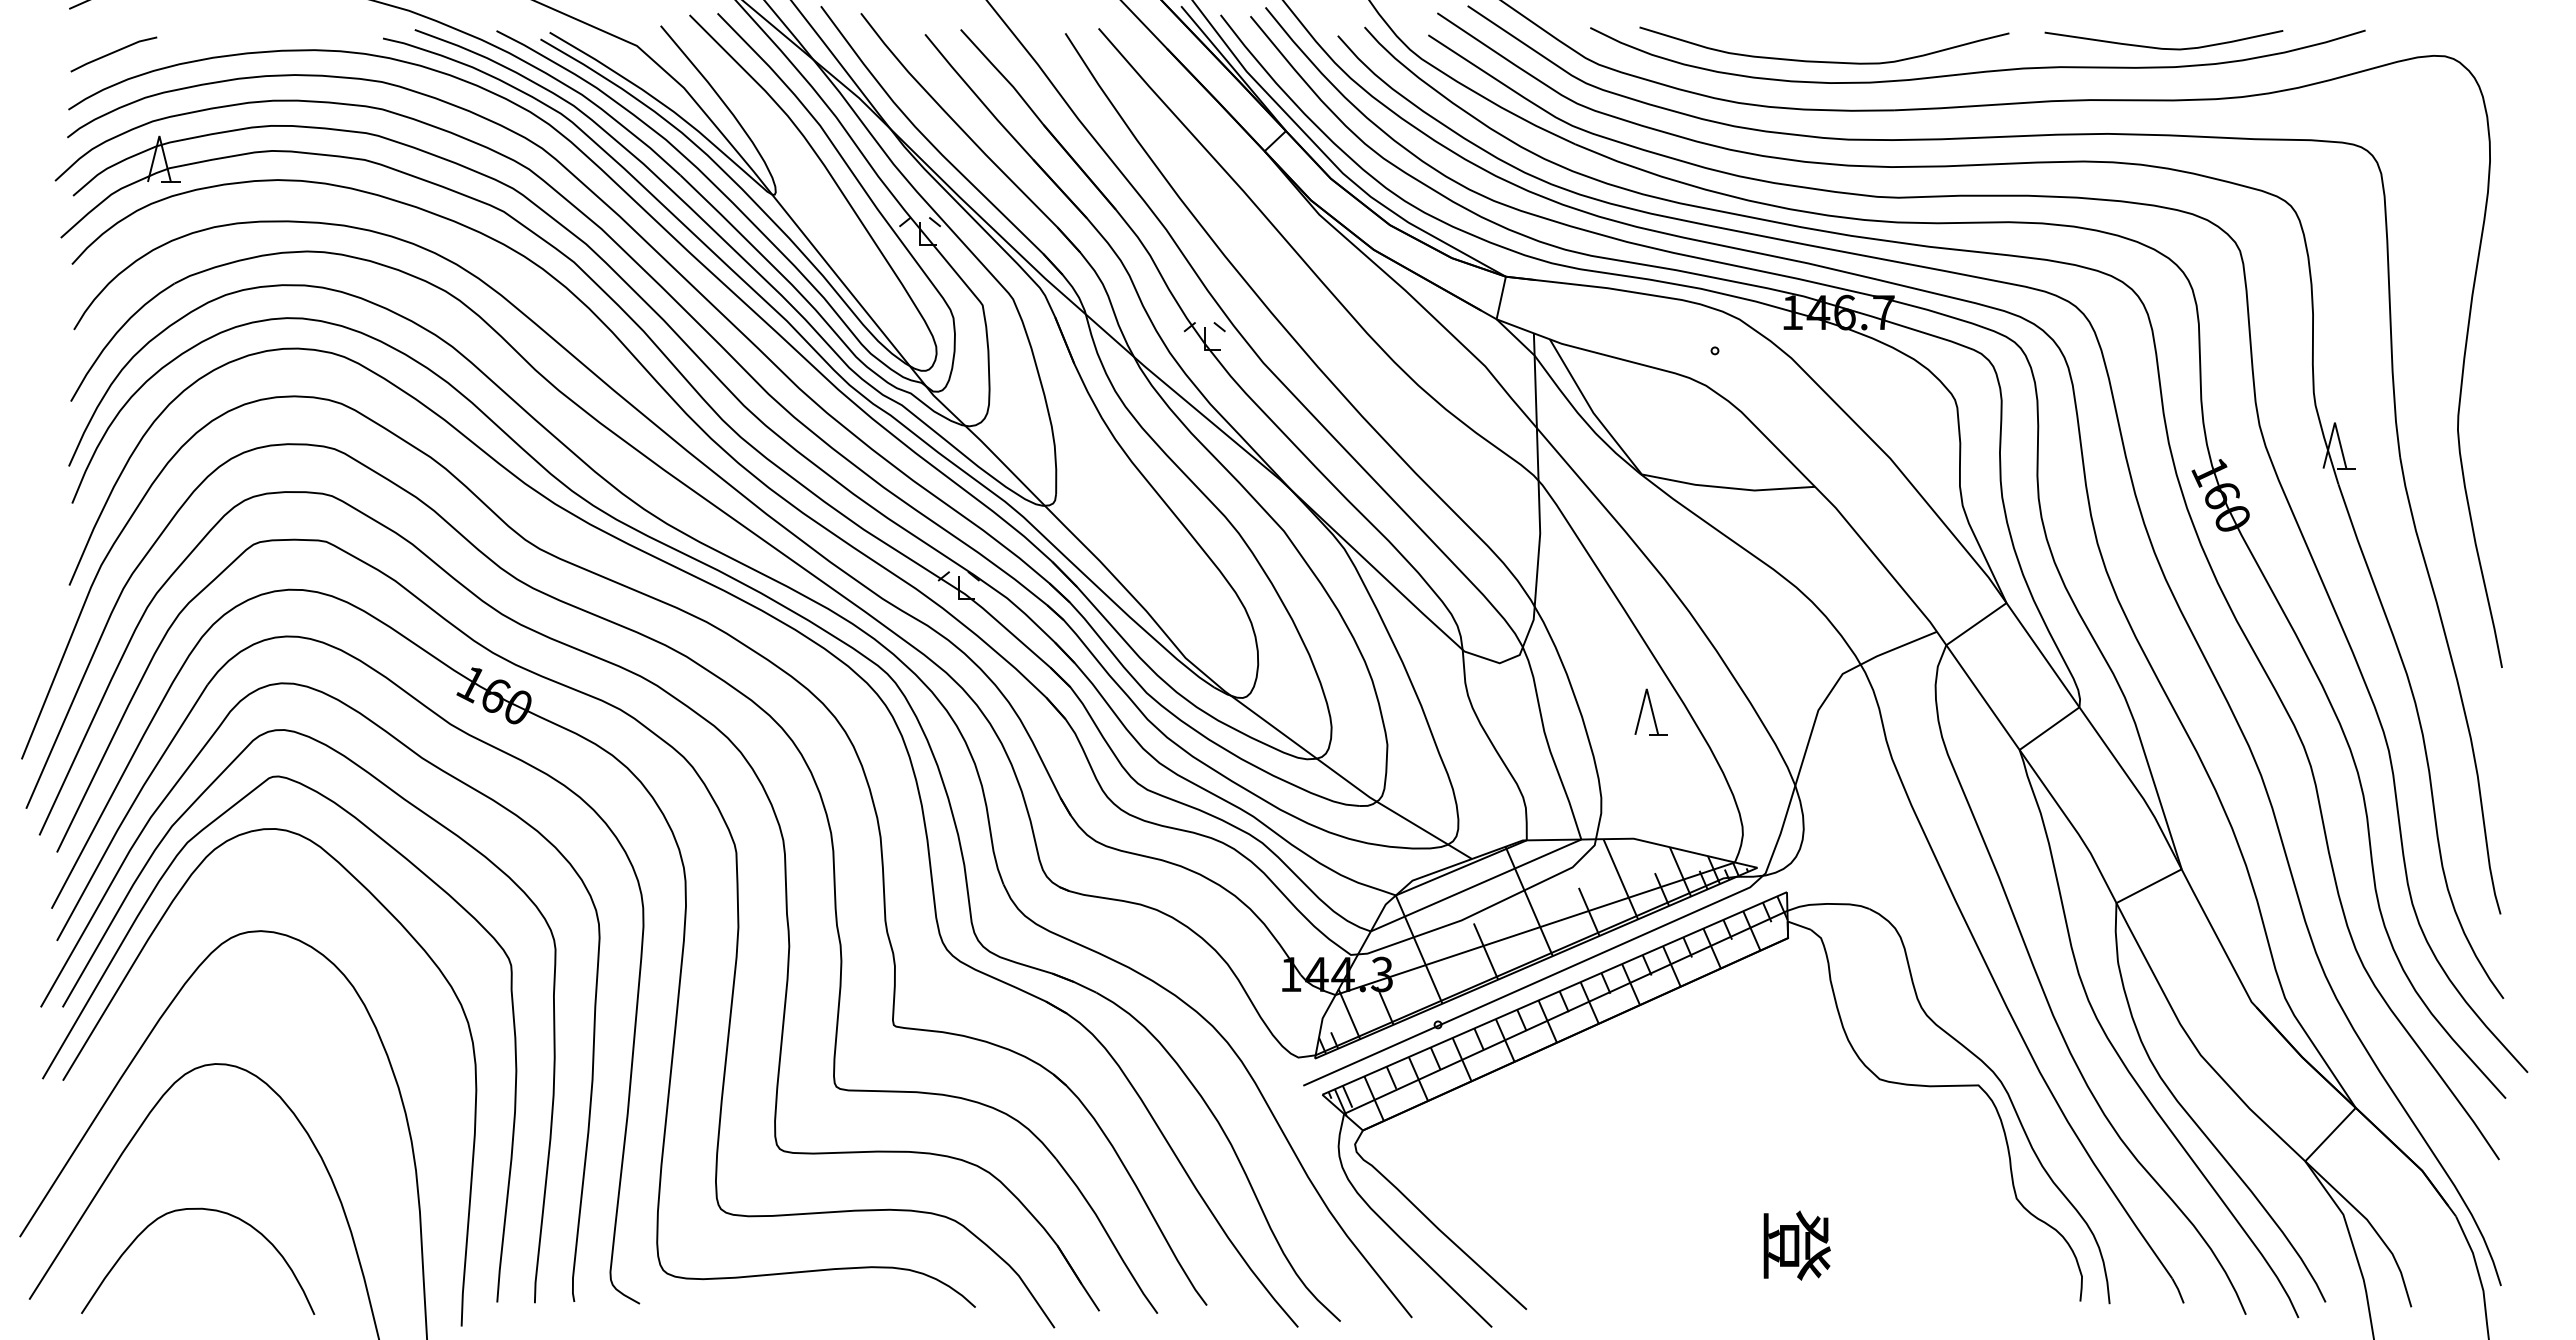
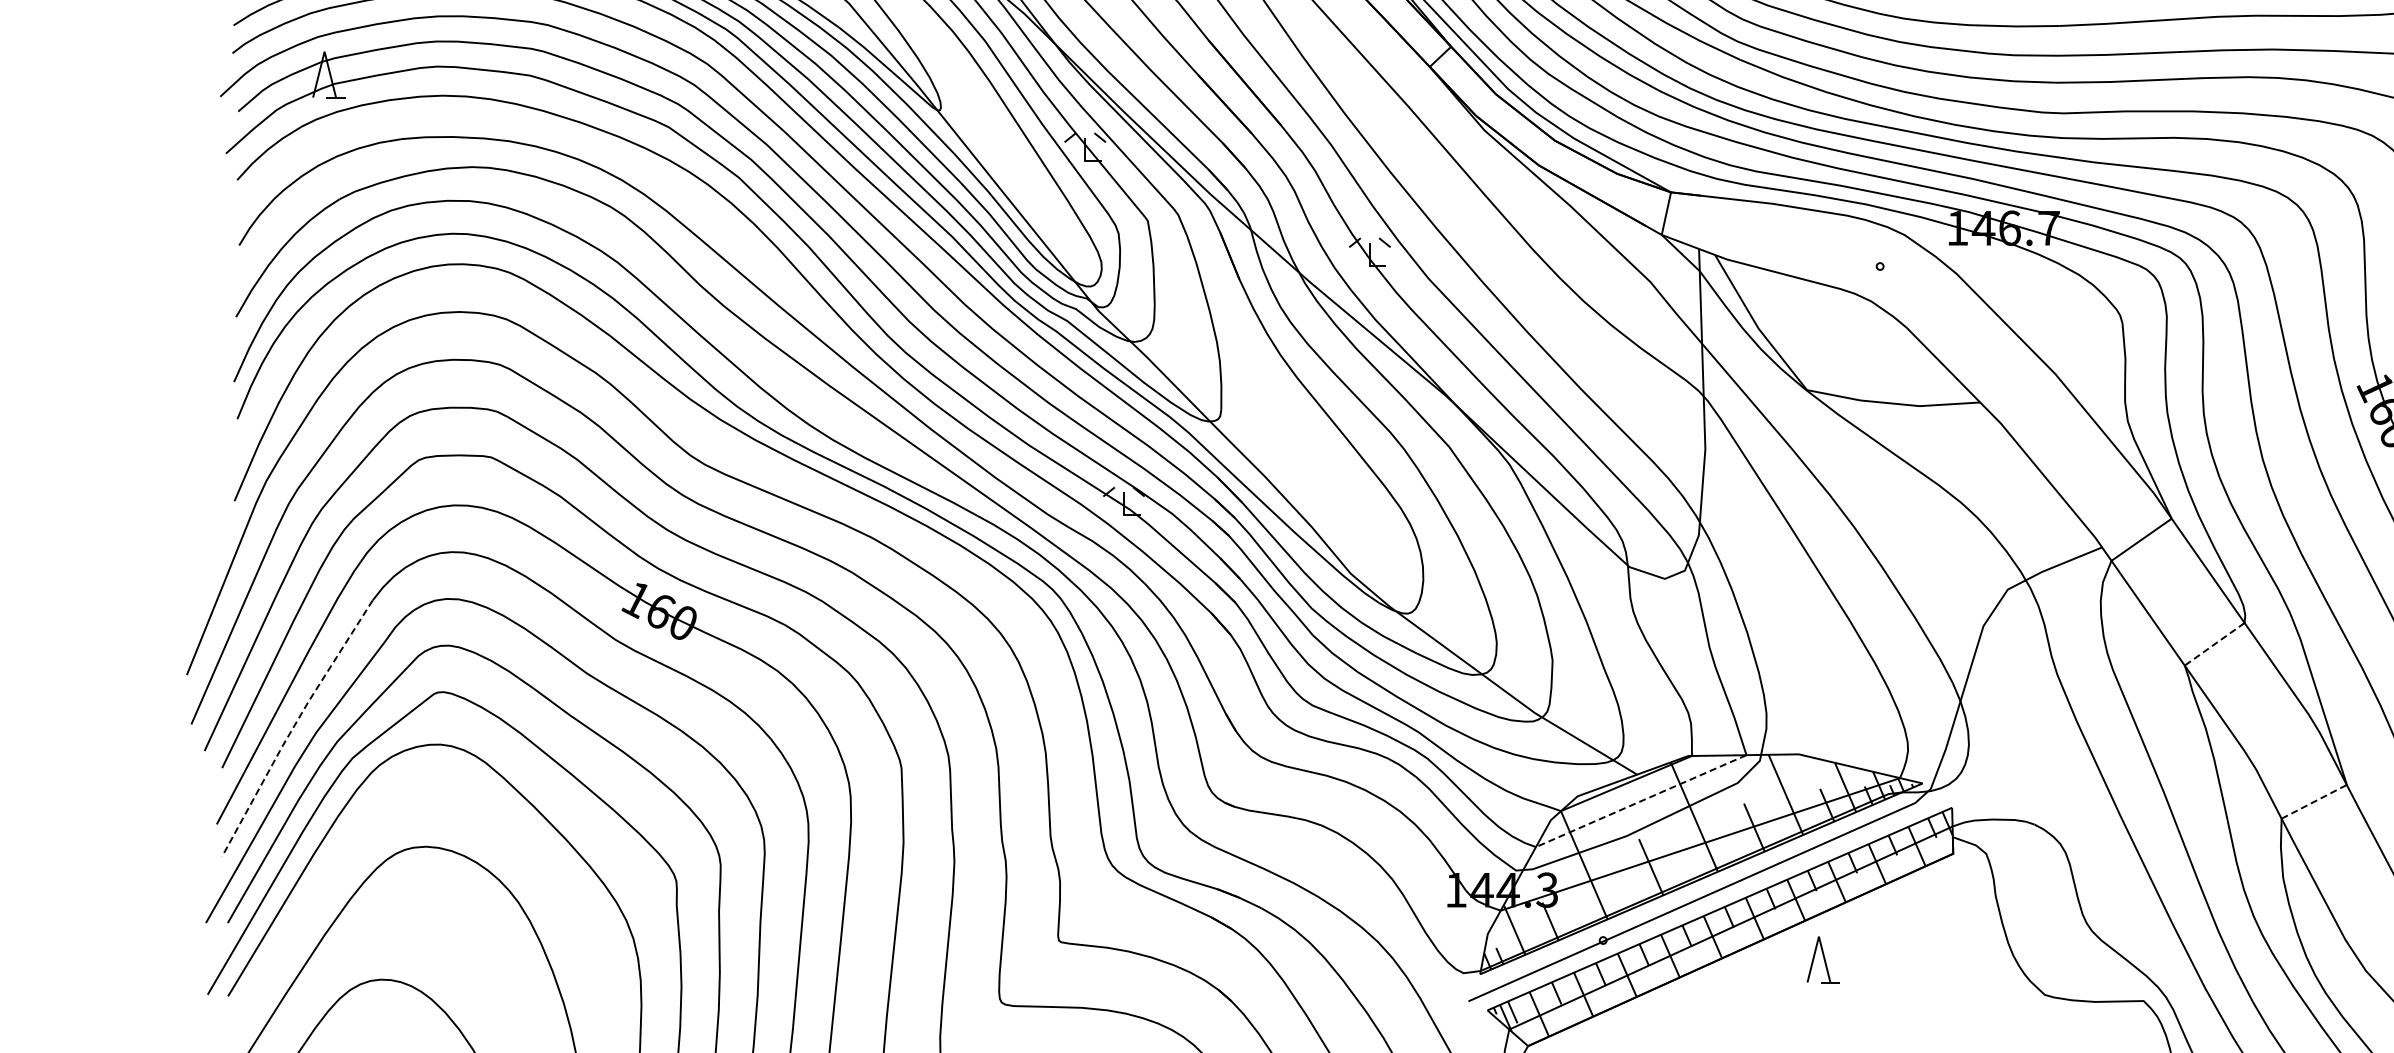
part: (1650, 711) -> (1822, 959), moved
line: (2049, 728) -> (2214, 644), solid -> dashed
line: (128, 811) -> (293, 727), solid -> dashed
line: (1476, 885) -> (1641, 801), solid -> dashed
line: (2149, 886) -> (2314, 802), solid -> dashed

